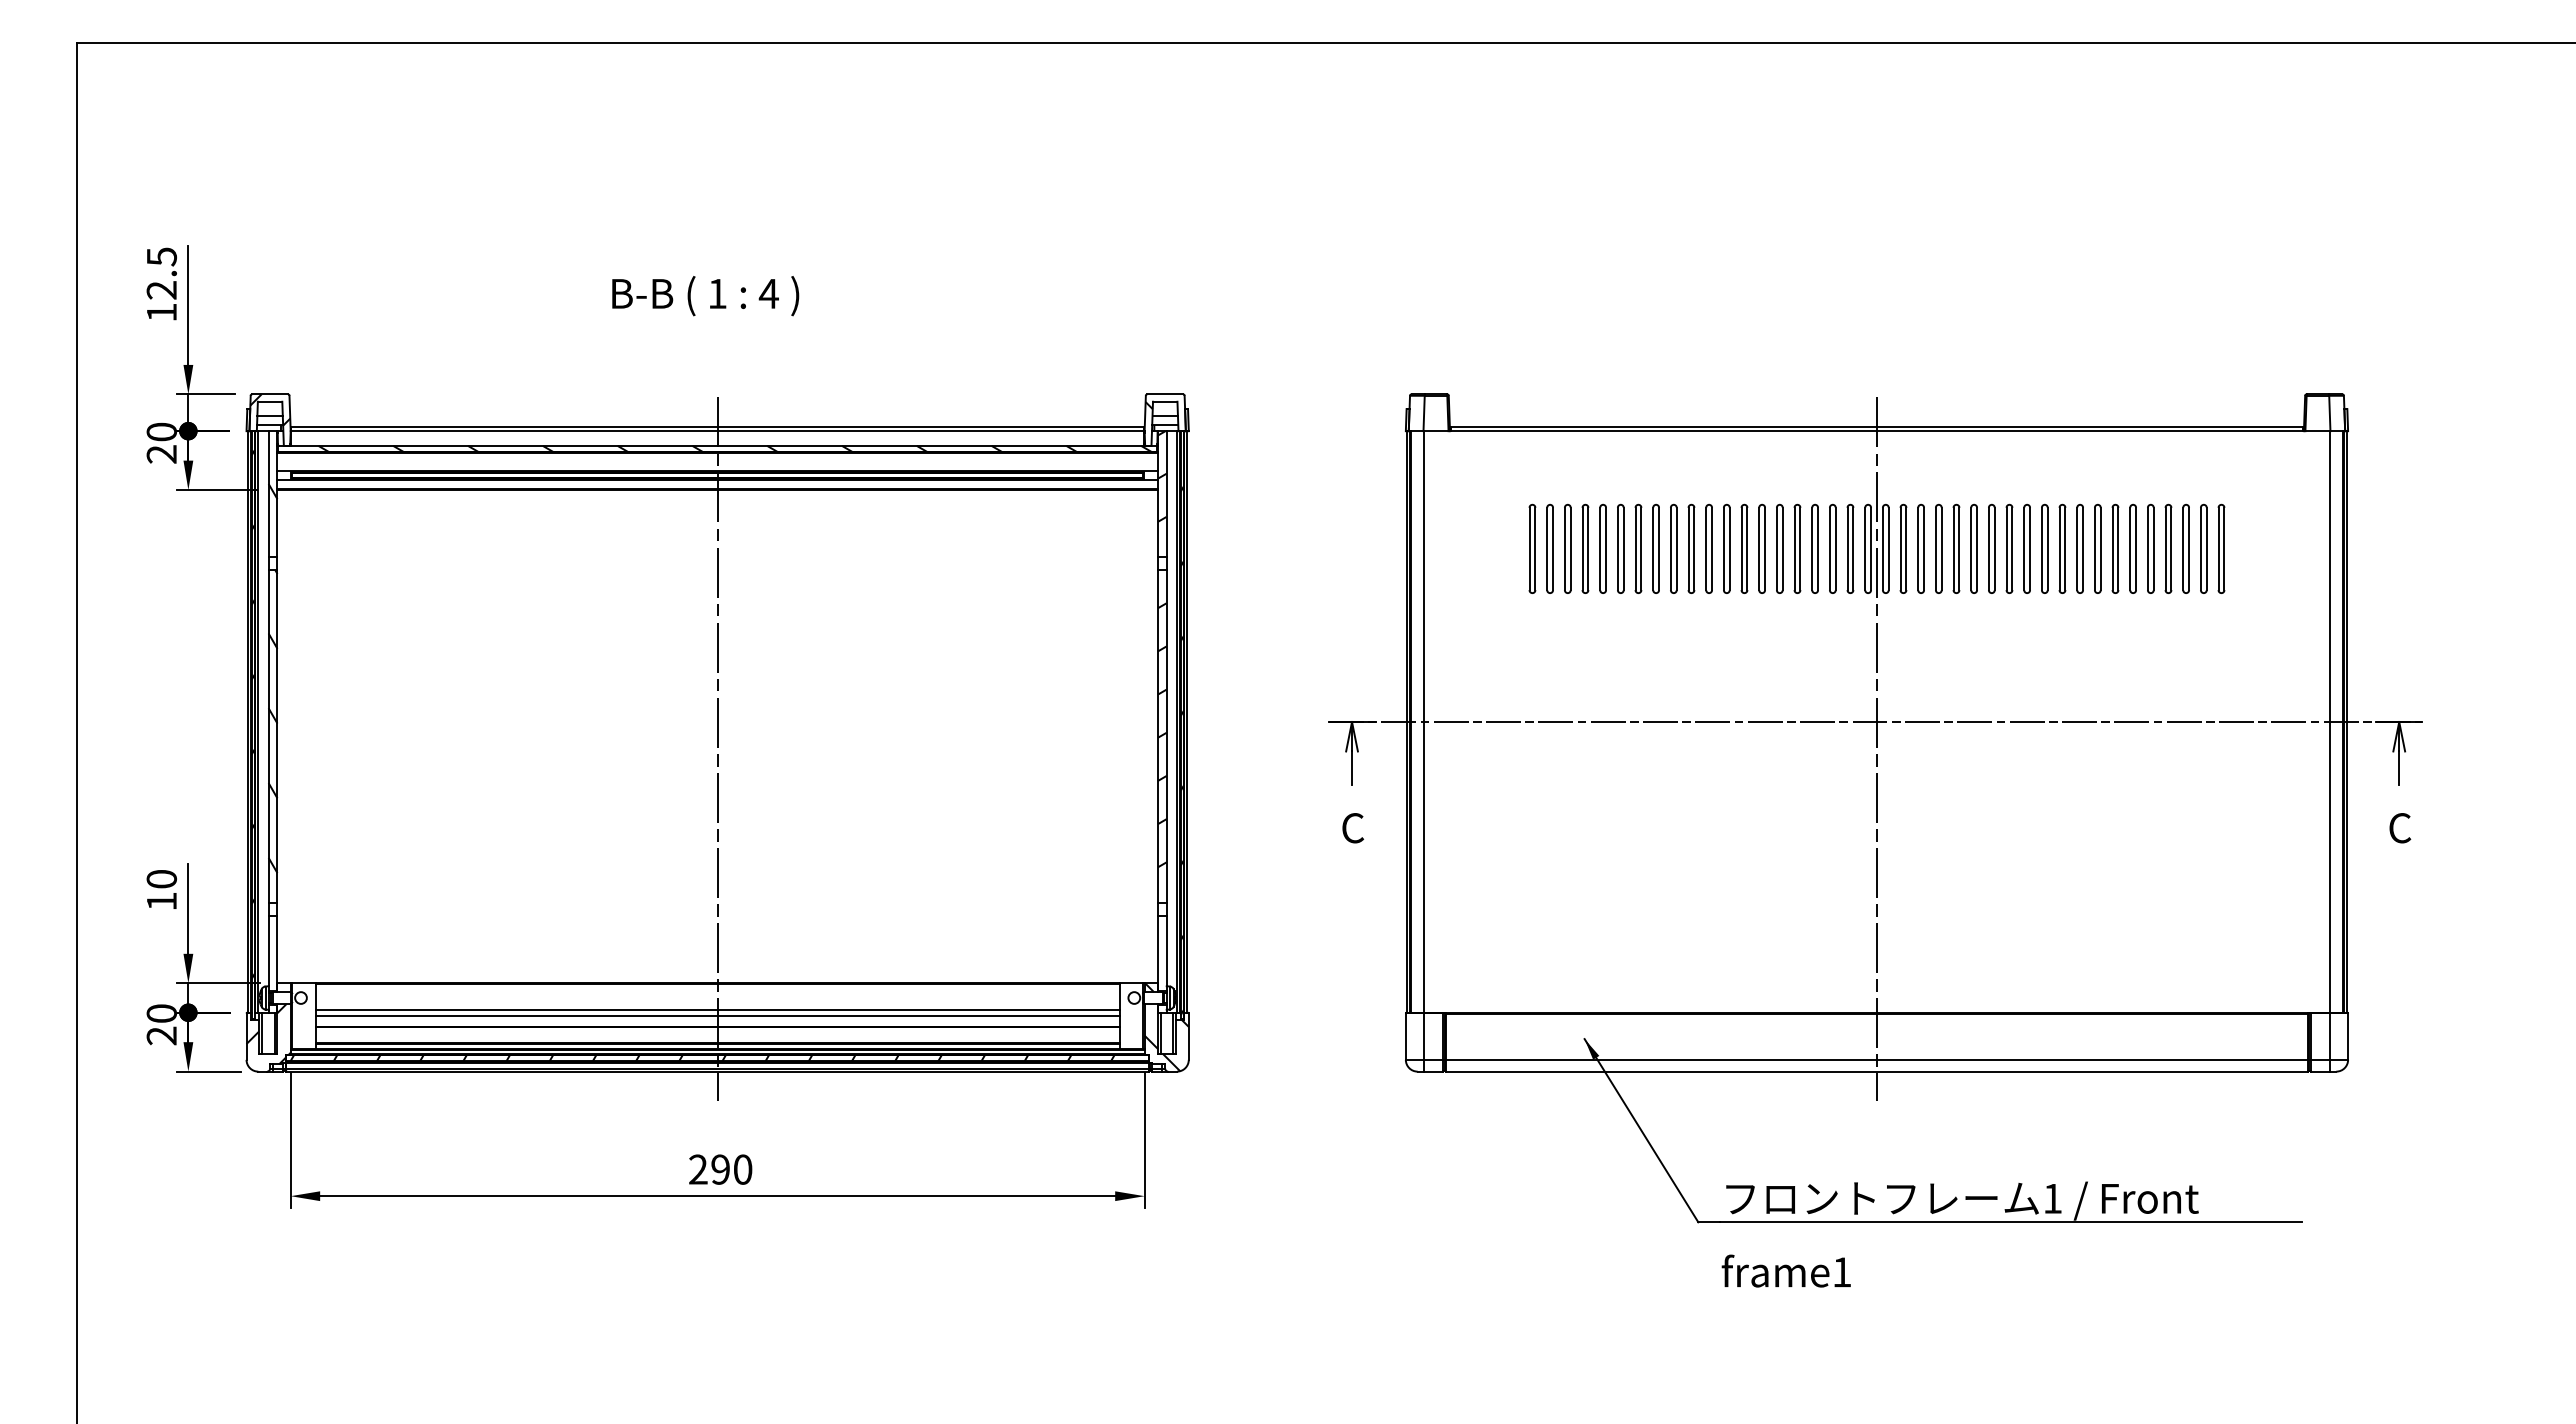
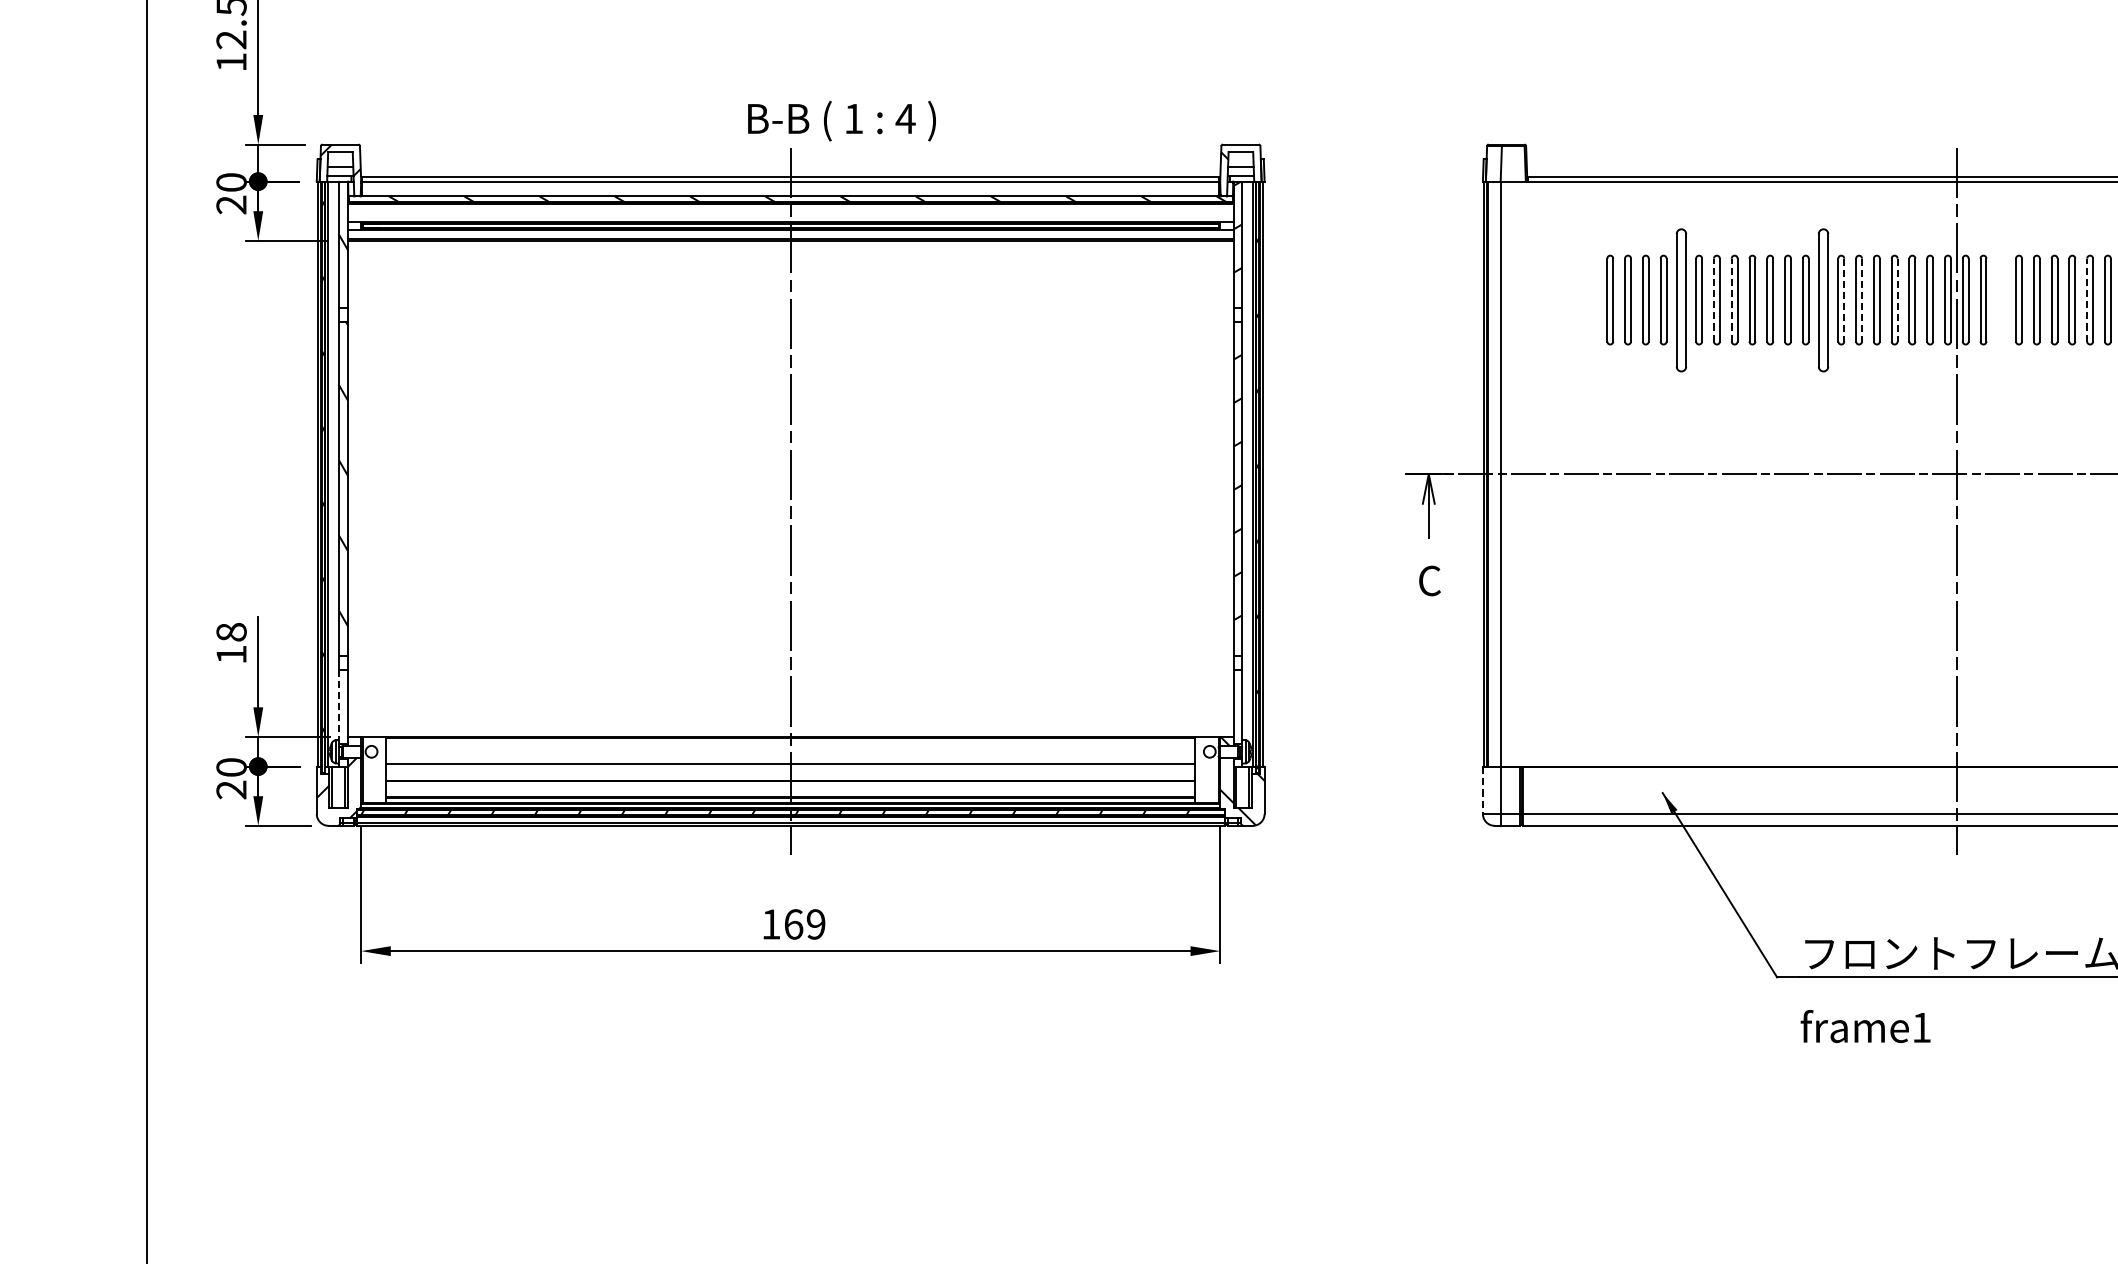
text: (705, 296) -> (841, 121), moved
part: (1602, 548) -> (1680, 299), size x1.6
line: (1635, 548) -> (1713, 299), solid -> dashed
line: (1653, 548) -> (1732, 299), solid -> dashed
part: (1744, 548) -> (1823, 299), size x1.6
part: (1920, 548) -> (2000, 299), removed
line: (2006, 548) -> (2087, 299), solid -> dashed
line: (1765, 549) -> (1844, 300), solid -> dashed
line: (1782, 549) -> (1861, 300), solid -> dashed
line: (1818, 549) -> (1898, 300), solid -> dashed
text: (161, 878) -> (231, 631), 10 -> 18
line: (268, 951) -> (338, 704), solid -> dashed
line: (717, 1015) -> (790, 769), removed
line: (1405, 1037) -> (1482, 791), solid -> dashed
text: (720, 1169) -> (793, 924), 290 -> 169

